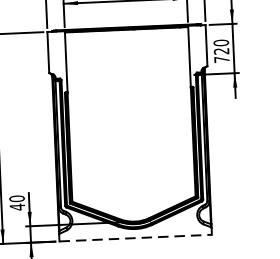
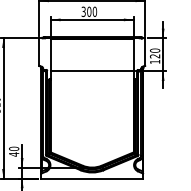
text: (222, 59) -> (155, 61), 720 -> 120
line: (127, 78) -> (91, 71), added
line: (136, 237) -> (92, 178), dashed -> solid

